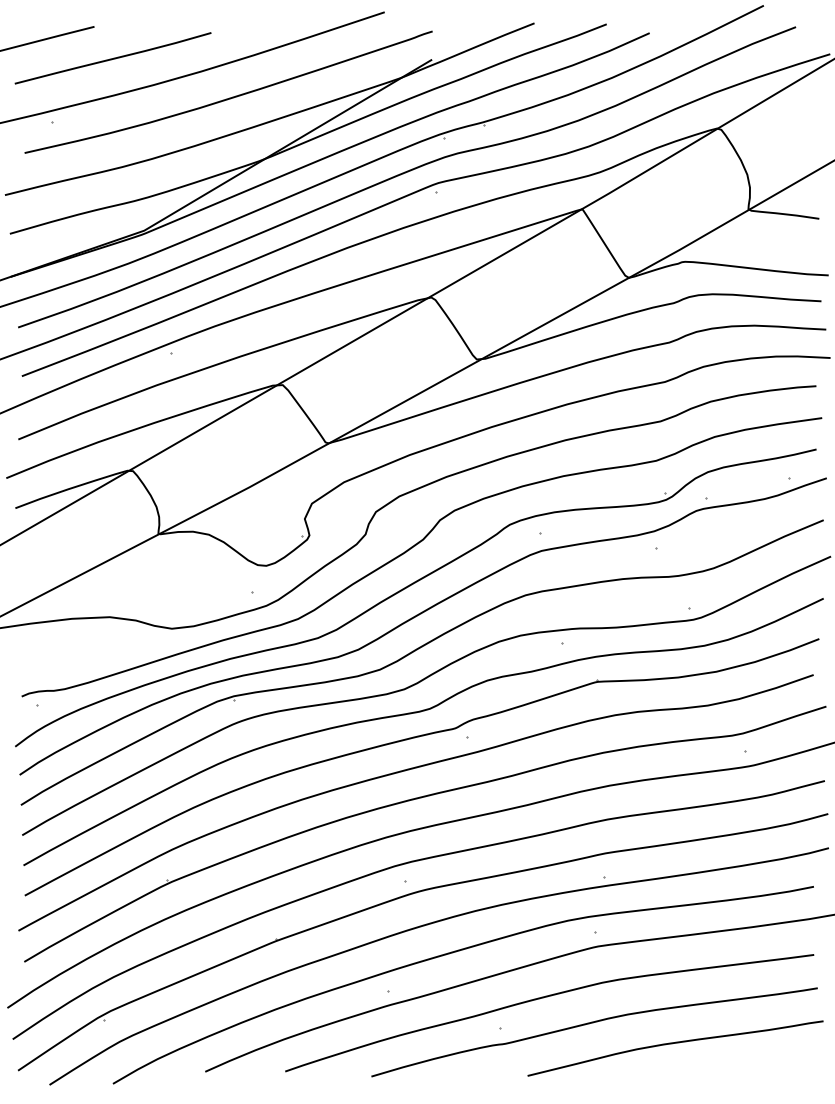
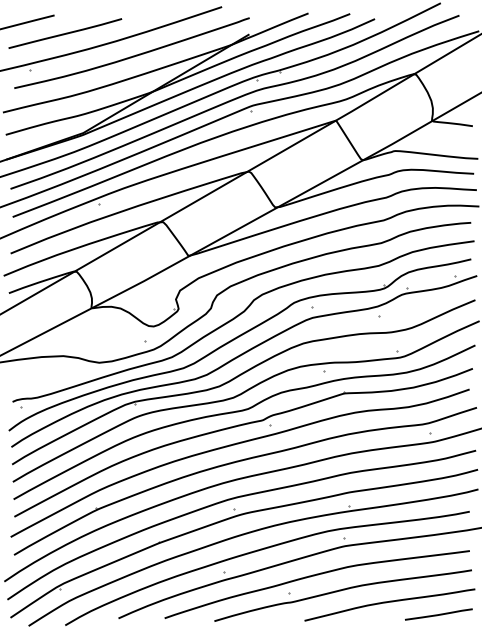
line: (759, 1064) -> (438, 614), added

